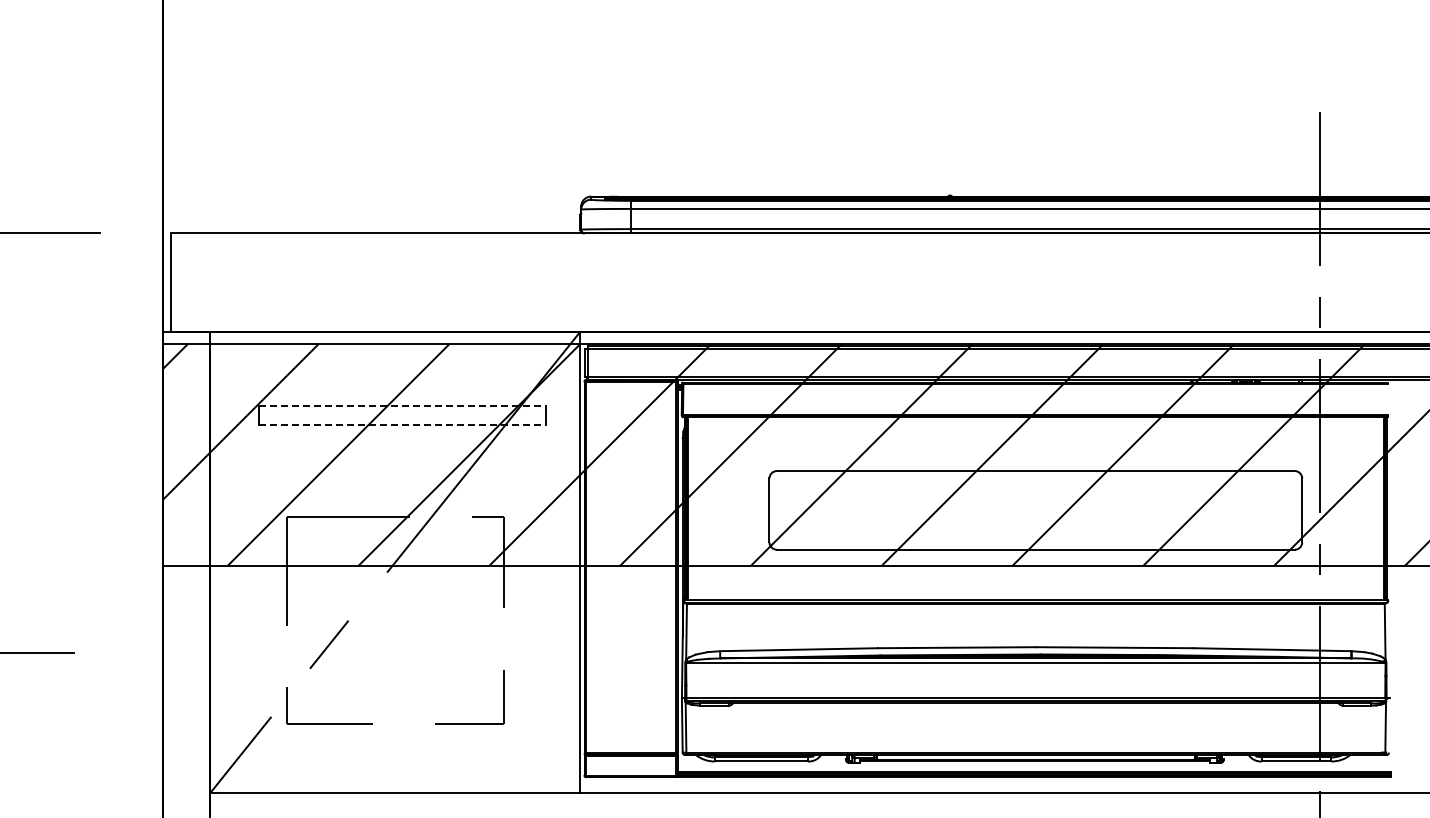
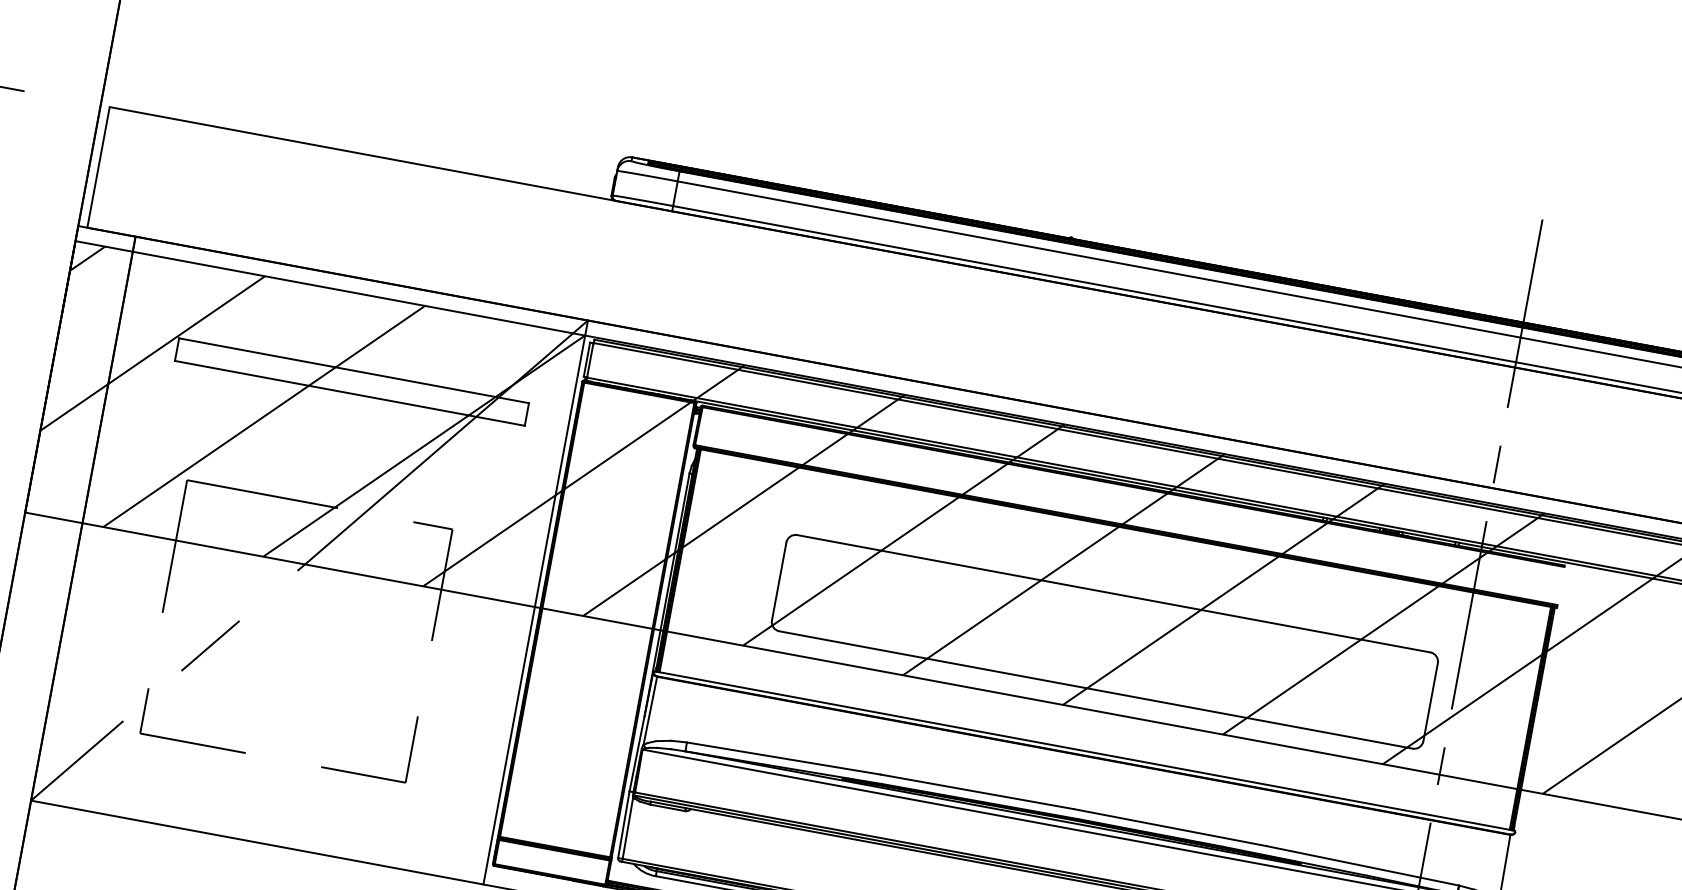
line: (402, 406) -> (354, 371), dashed -> solid
line: (402, 424) -> (349, 393), dashed -> solid

